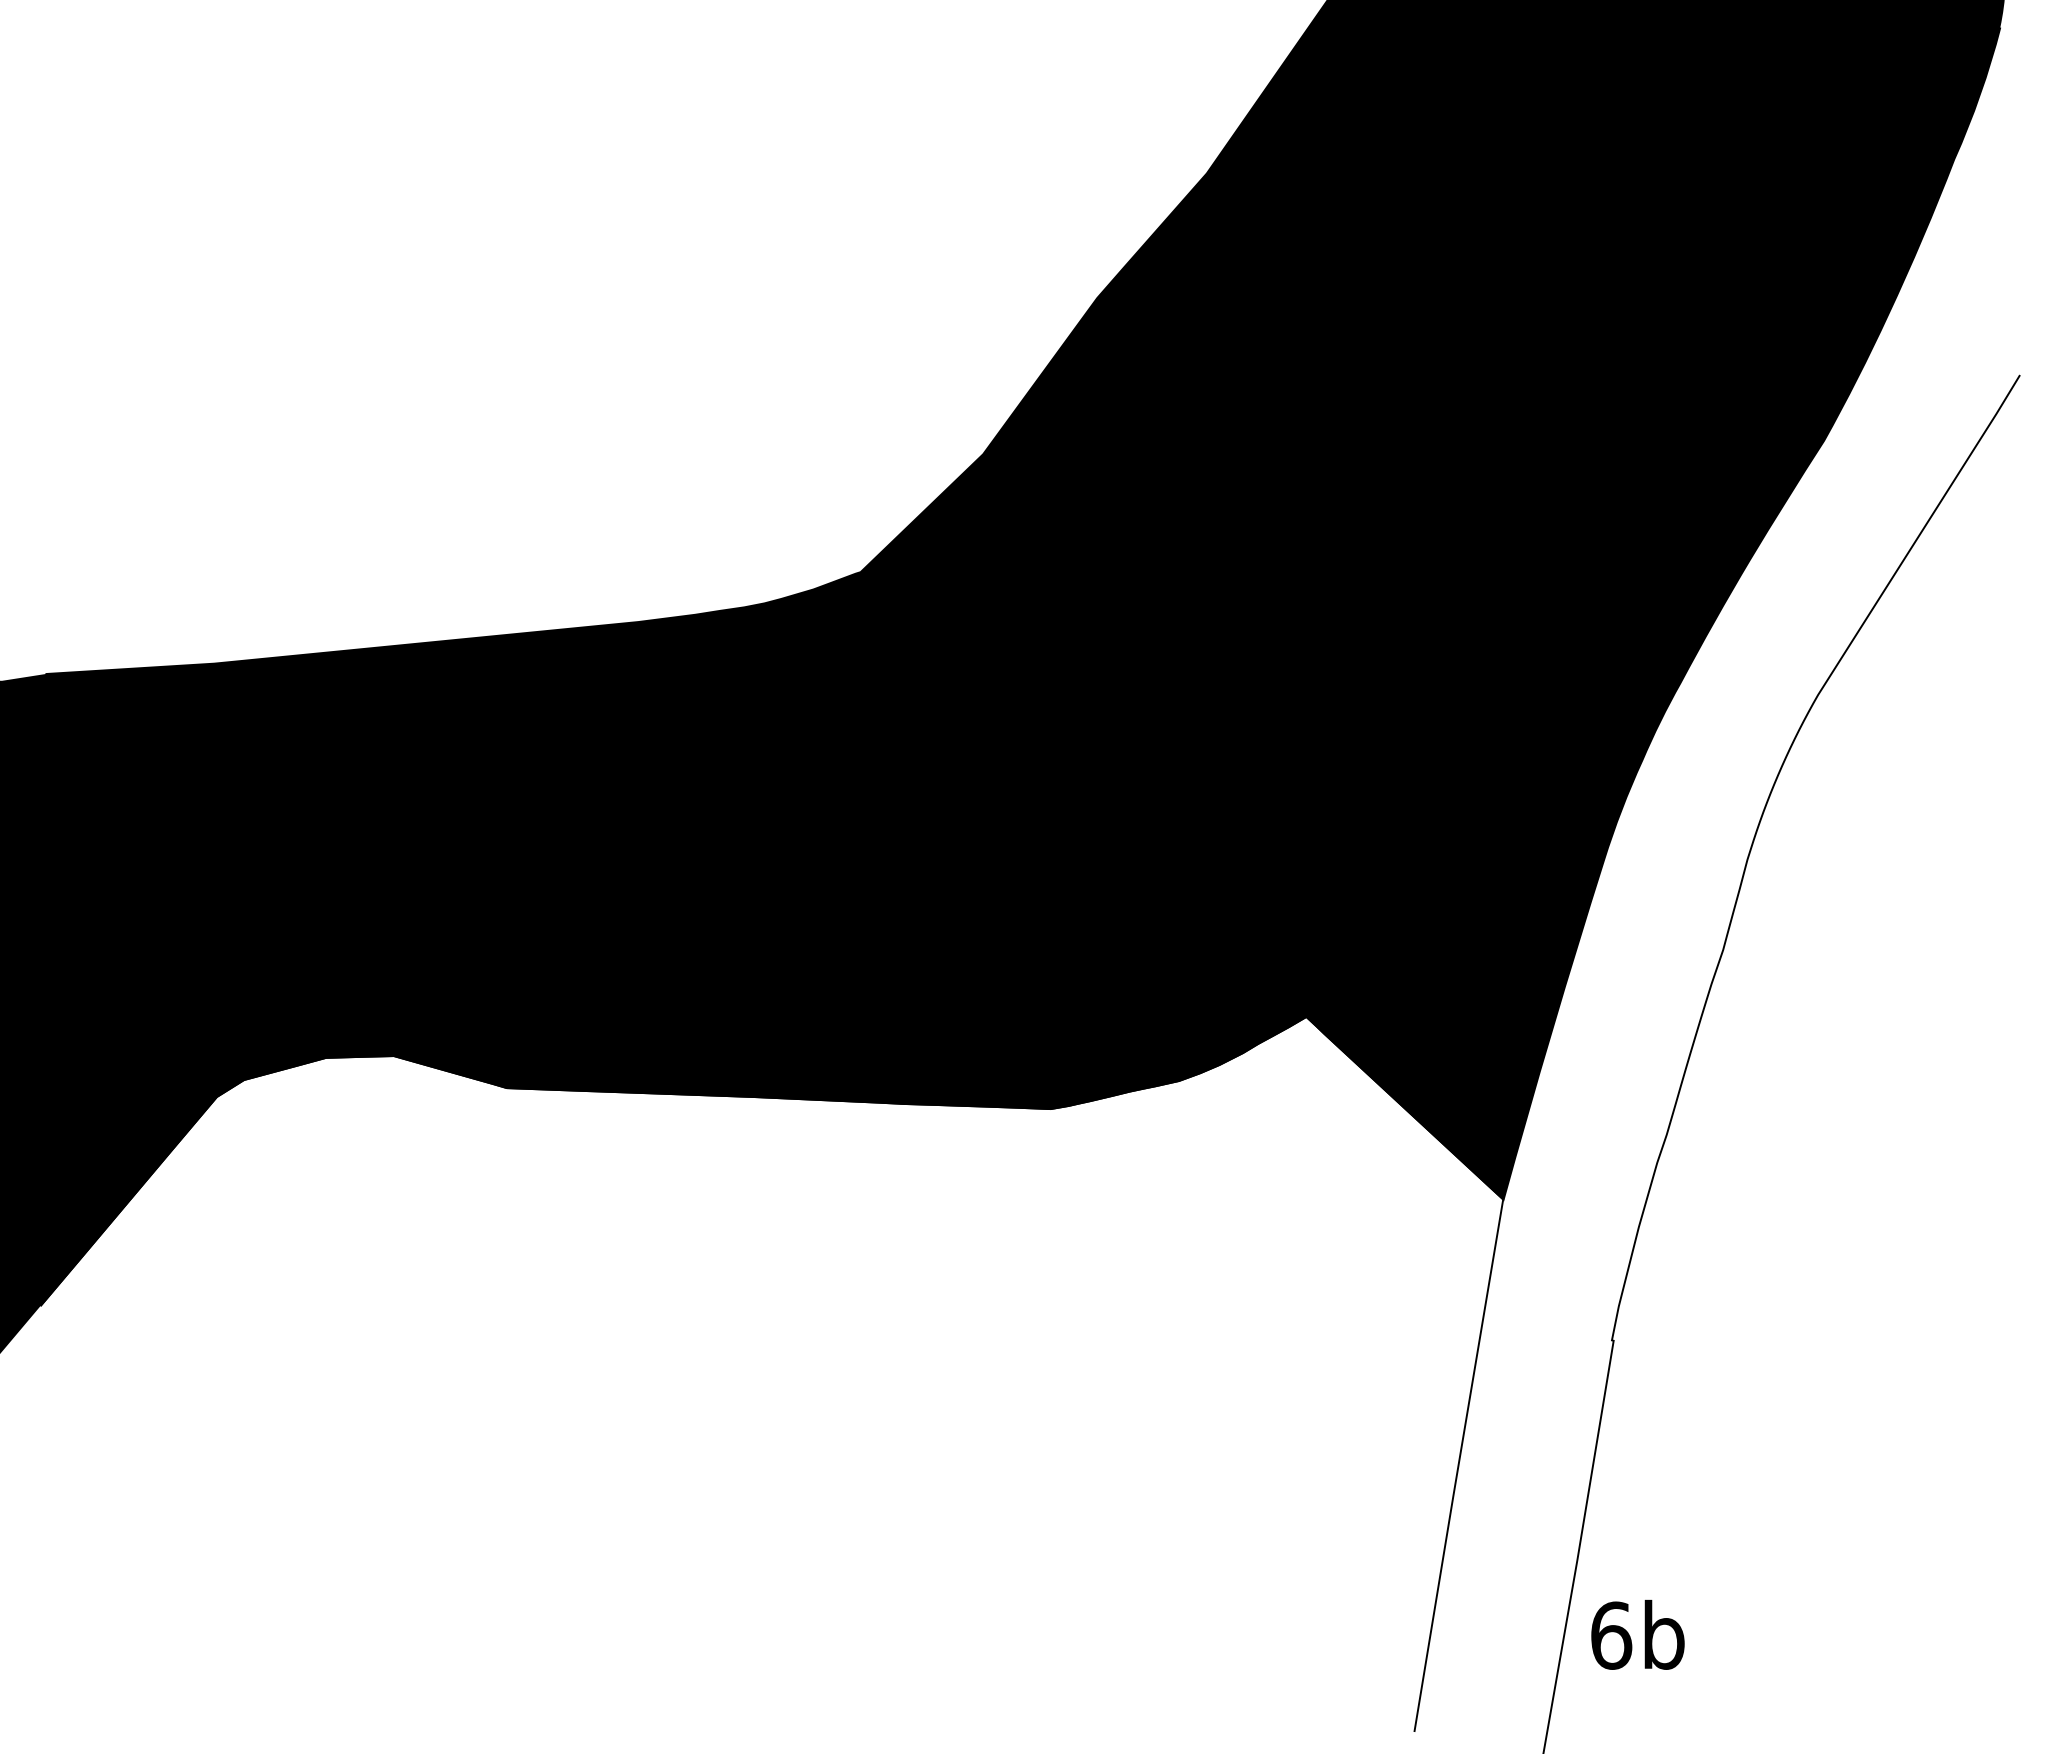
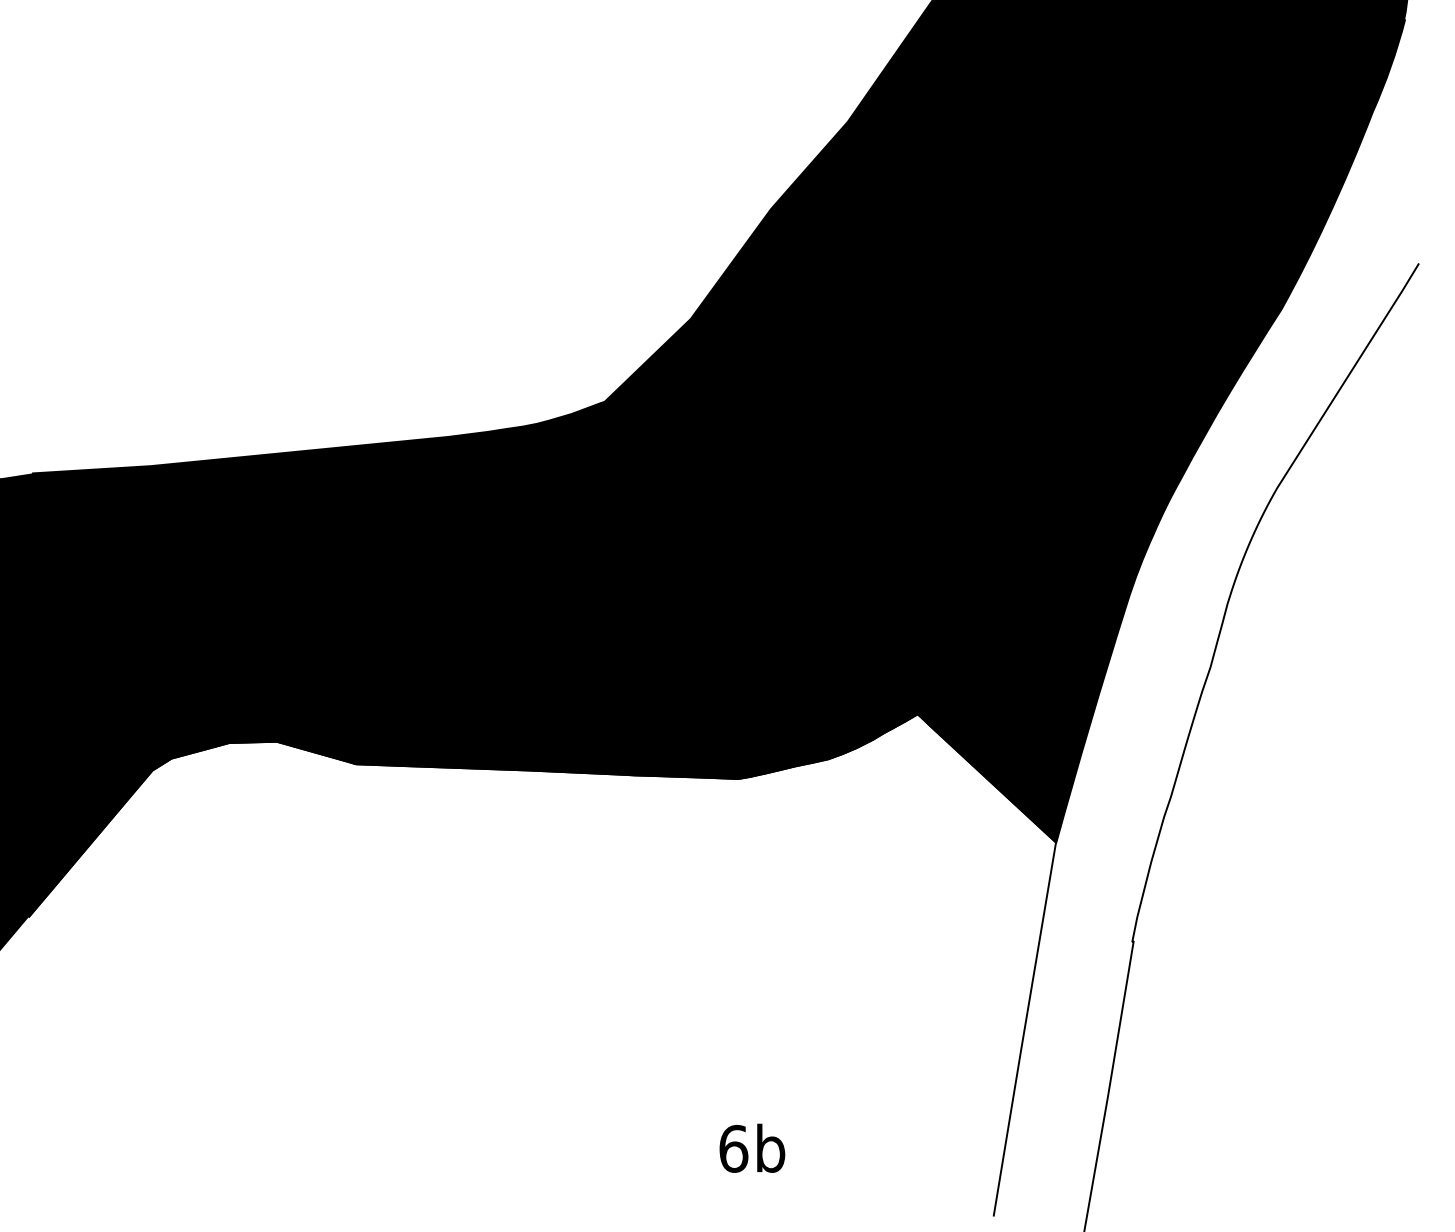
text: (1637, 1634) -> (752, 1148), moved

